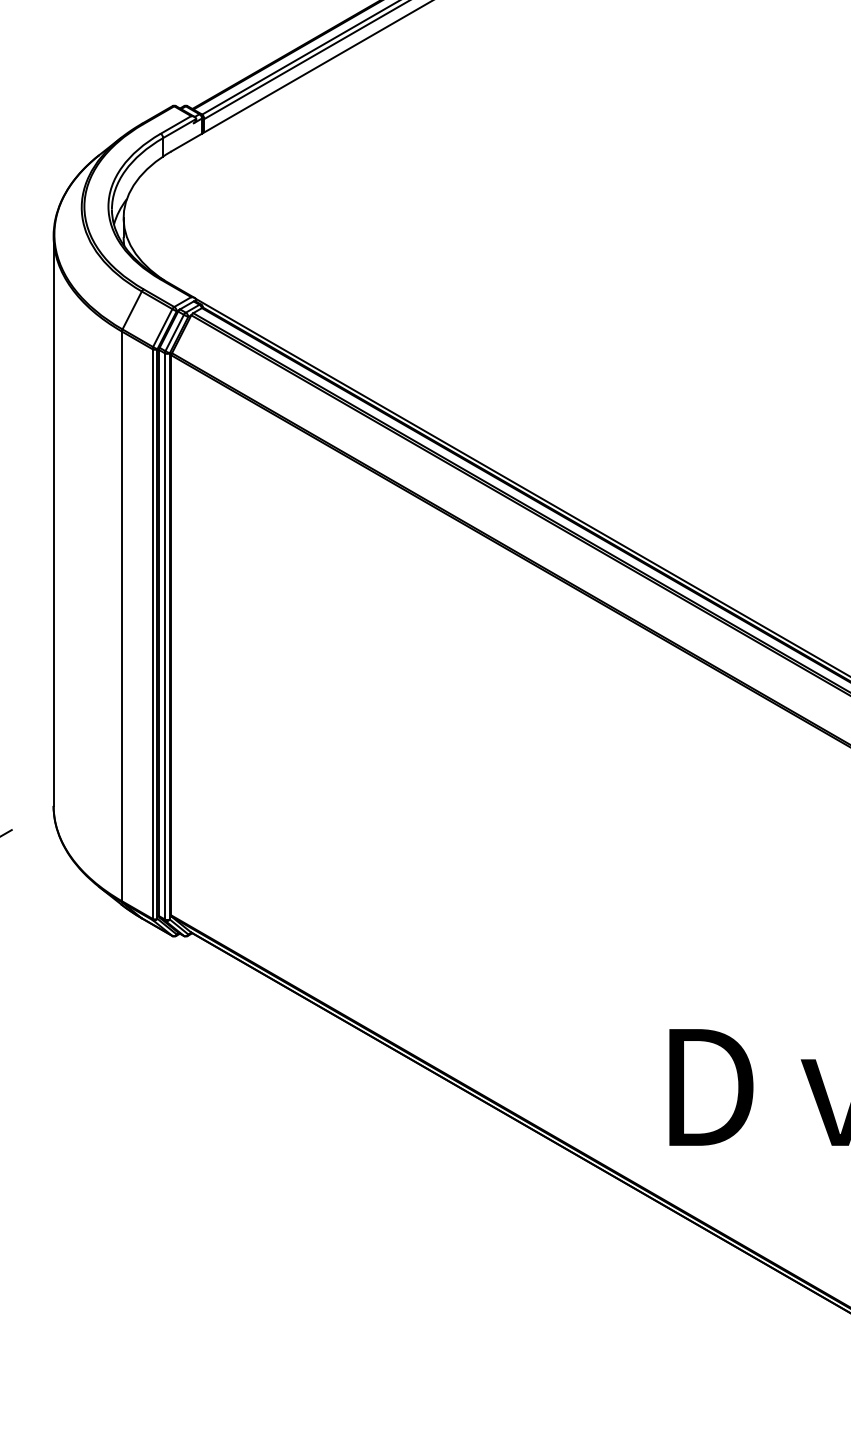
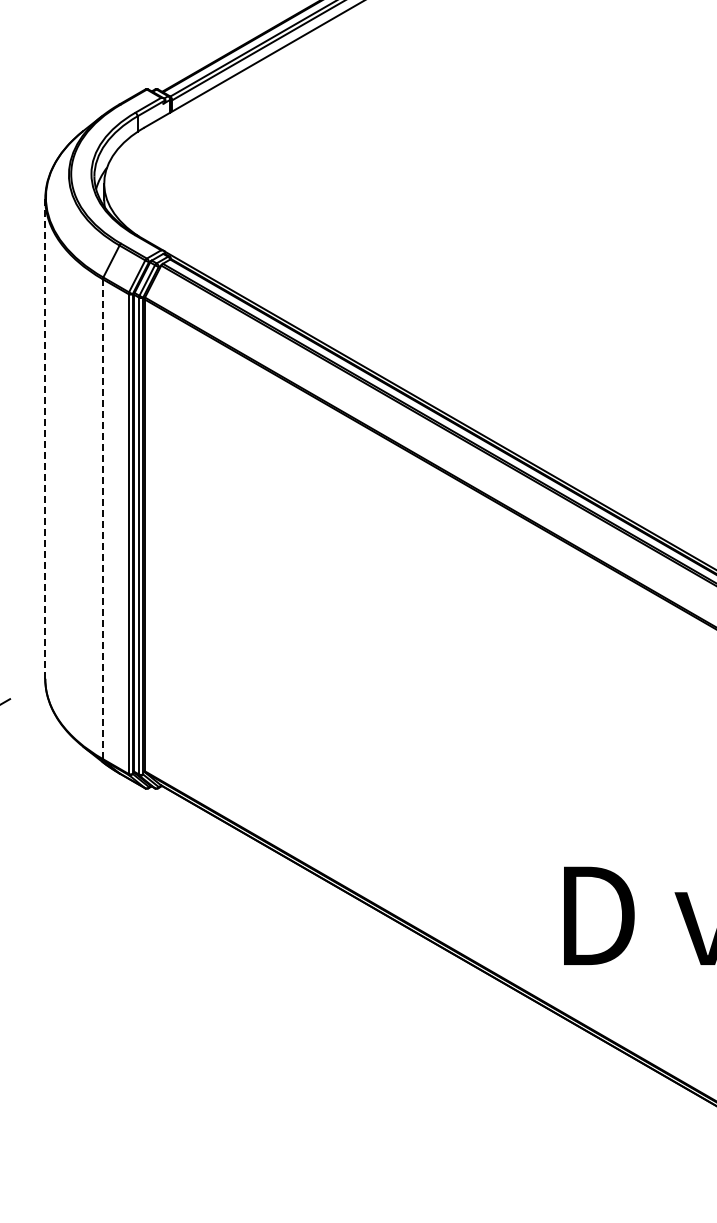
line: (53, 520) -> (45, 438), solid -> dashed
line: (121, 616) -> (102, 519), solid -> dashed

